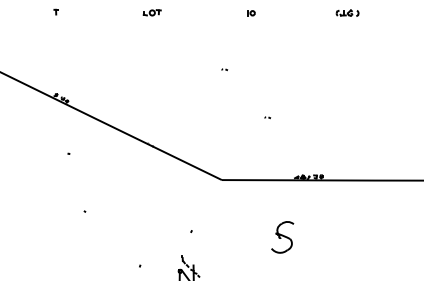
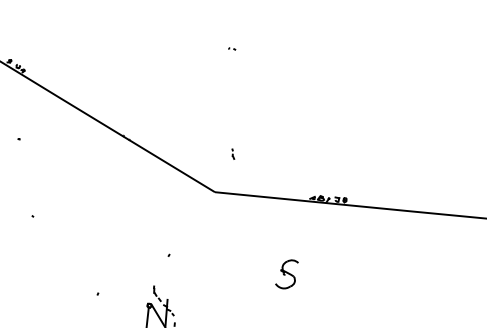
part: (267, 117) -> (281, 116), removed
part: (233, 149) -> (233, 153), added
part: (282, 237) -> (286, 274), size x0.71

